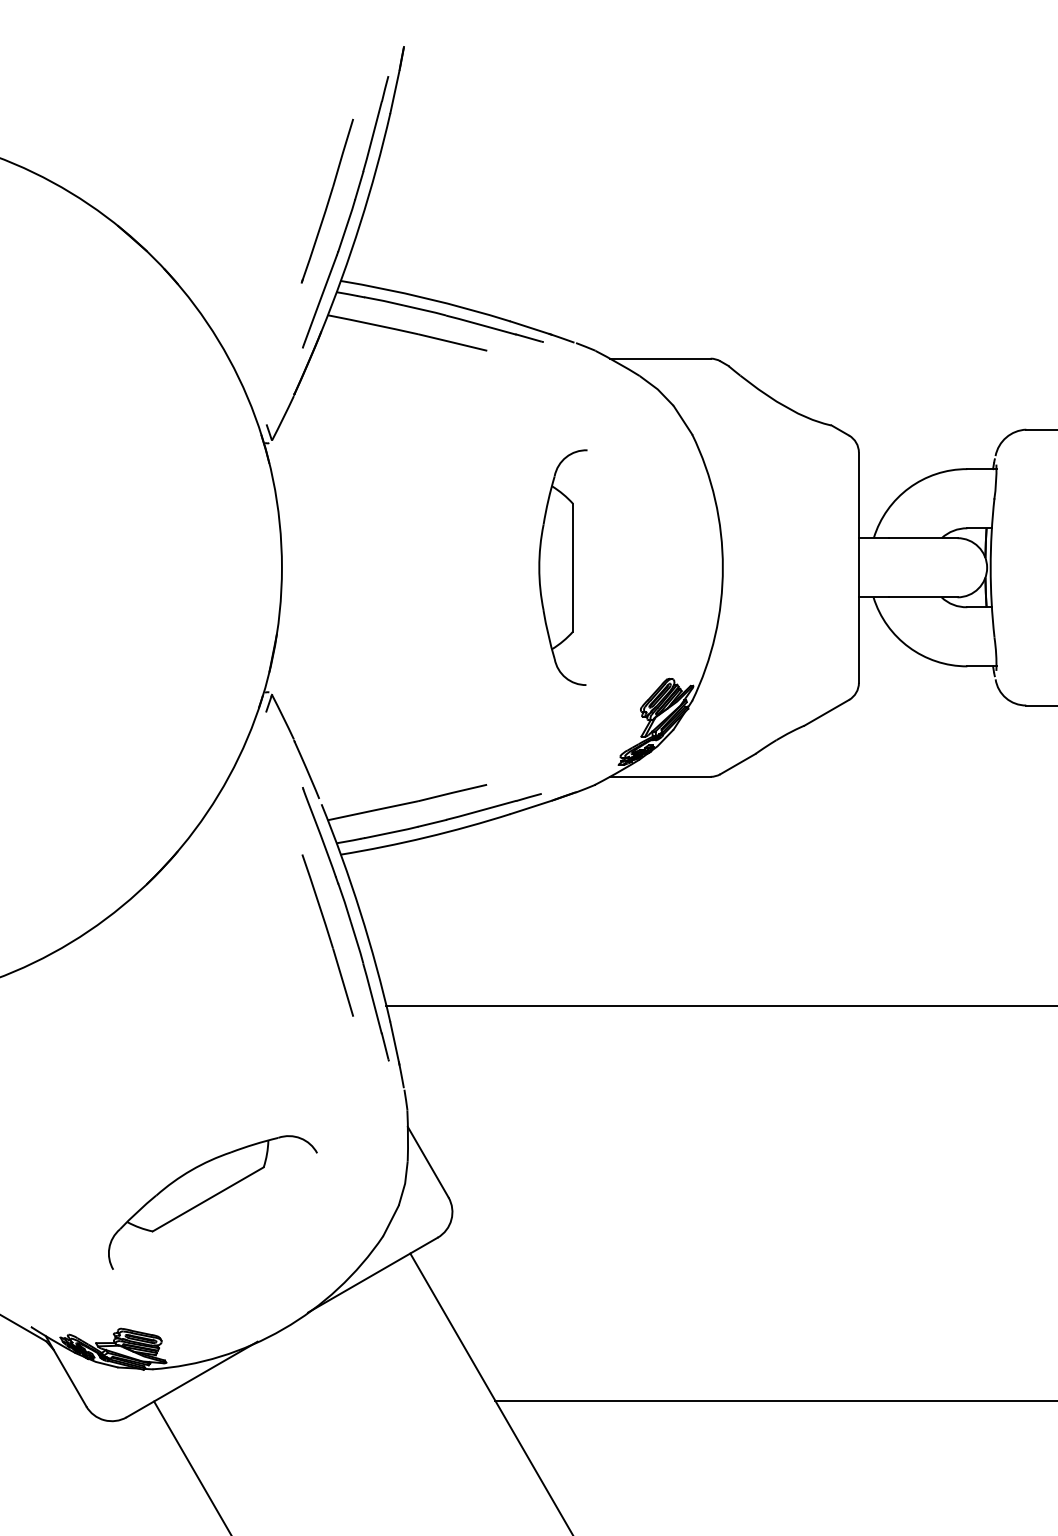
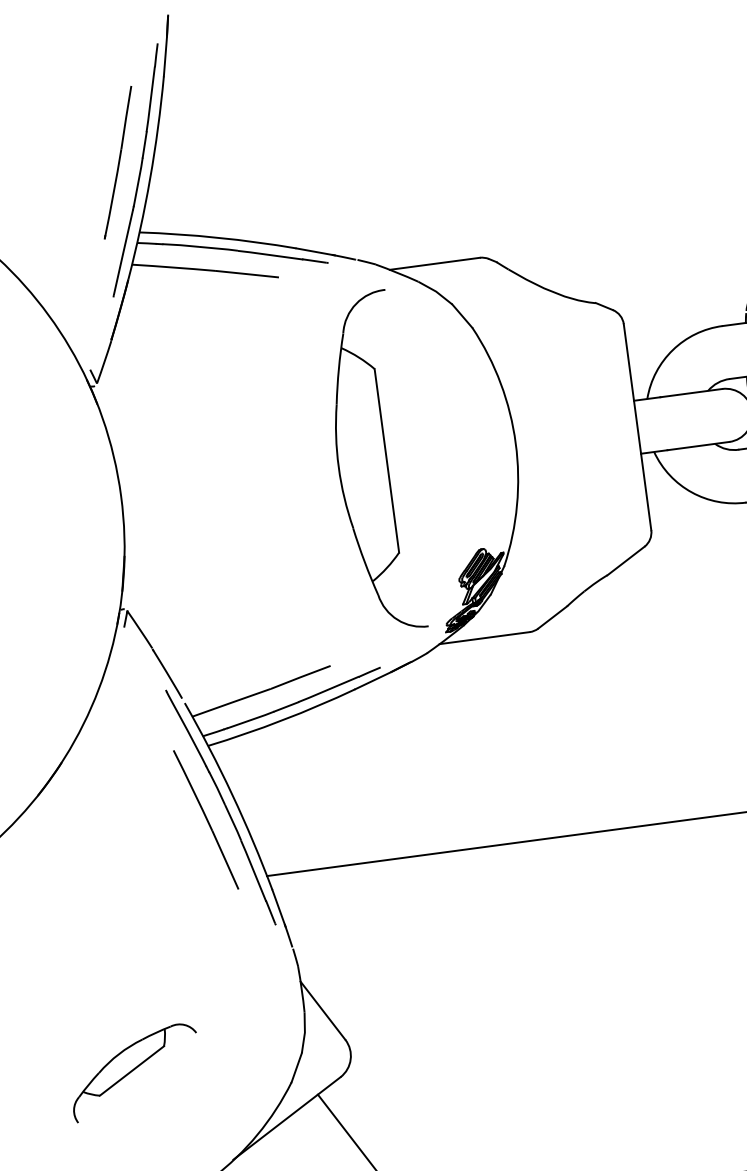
part: (562, 567) -> (372, 462), size x1.6
part: (212, 1202) -> (134, 1072), size x0.7

